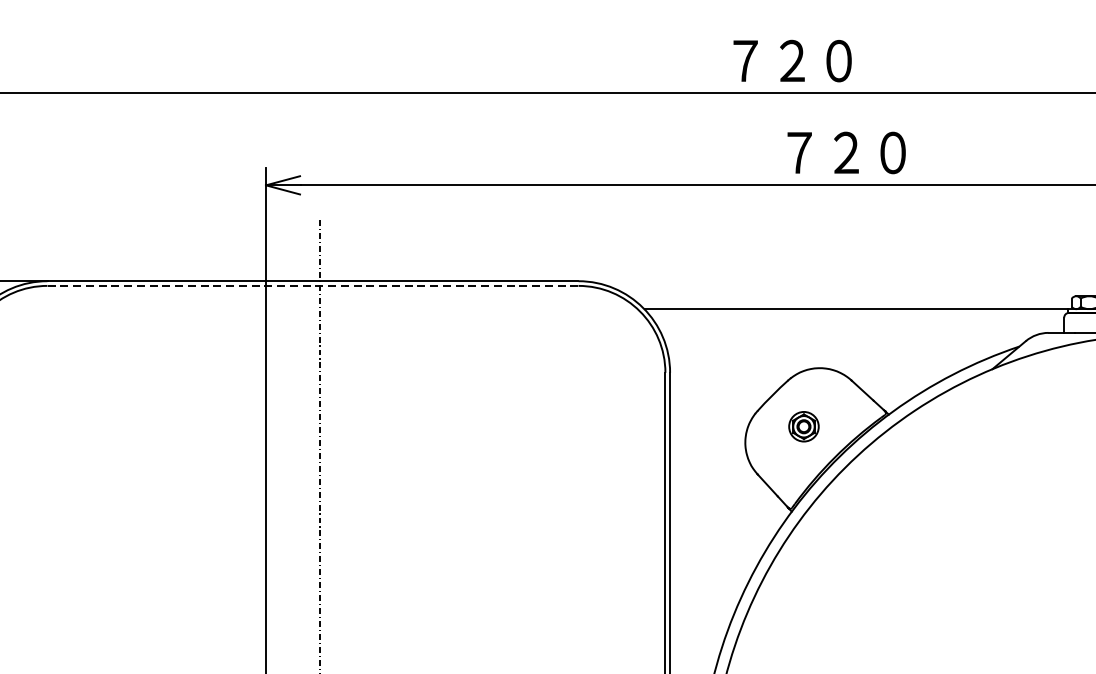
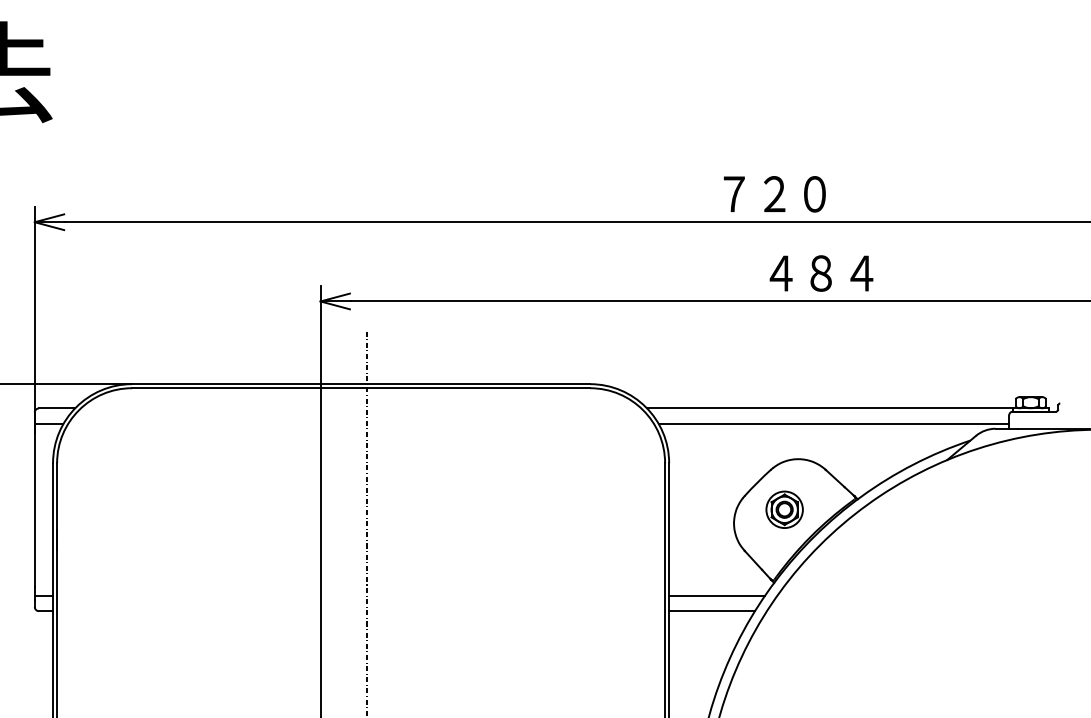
text: (846, 152) -> (821, 273), ７２０ -> ４８４
line: (313, 286) -> (361, 388), dashed -> solid
line: (860, 327) -> (833, 424), added
part: (803, 426) -> (784, 509), size x1.43
line: (726, 526) -> (717, 595), added
line: (720, 544) -> (712, 611), added

